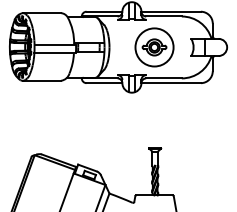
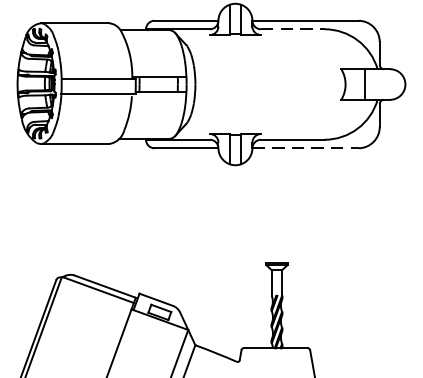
line: (164, 16) -> (293, 29), solid -> dashed
part: (154, 47) -> (275, 84), removed
line: (171, 83) -> (306, 148), solid -> dashed

